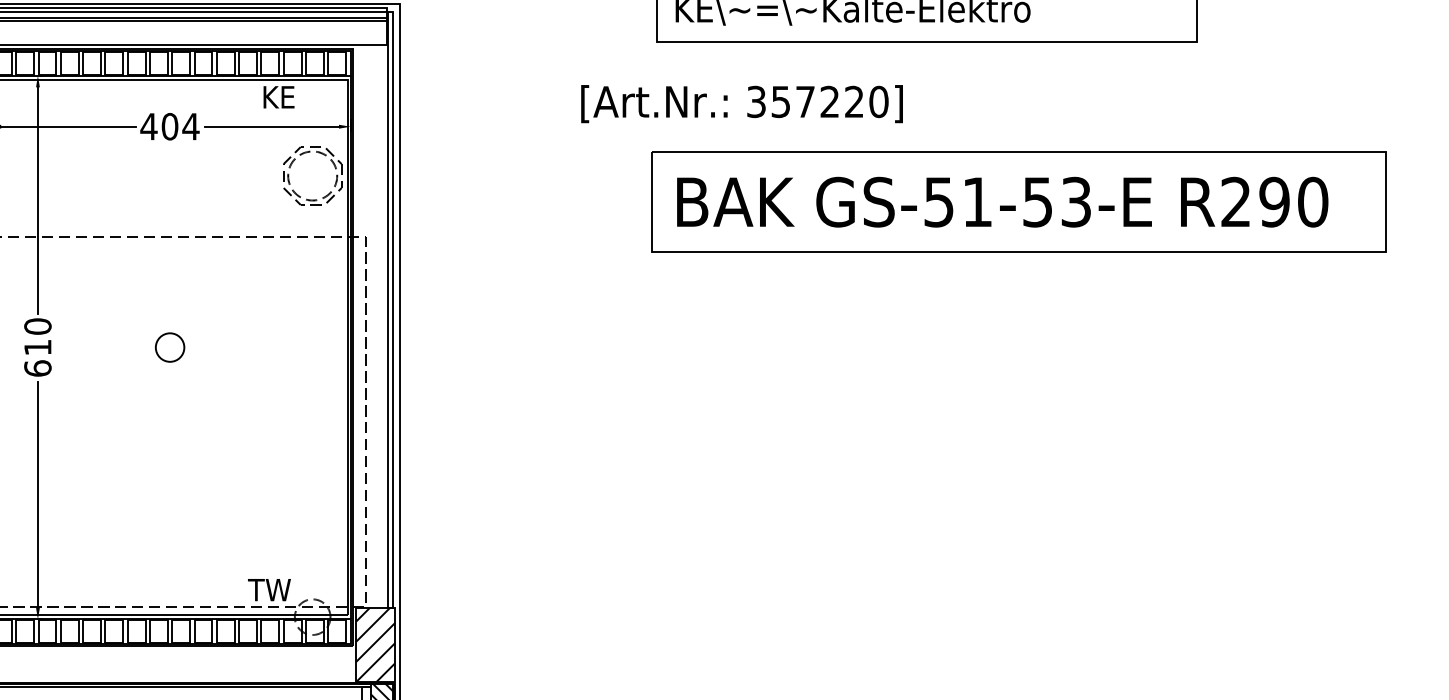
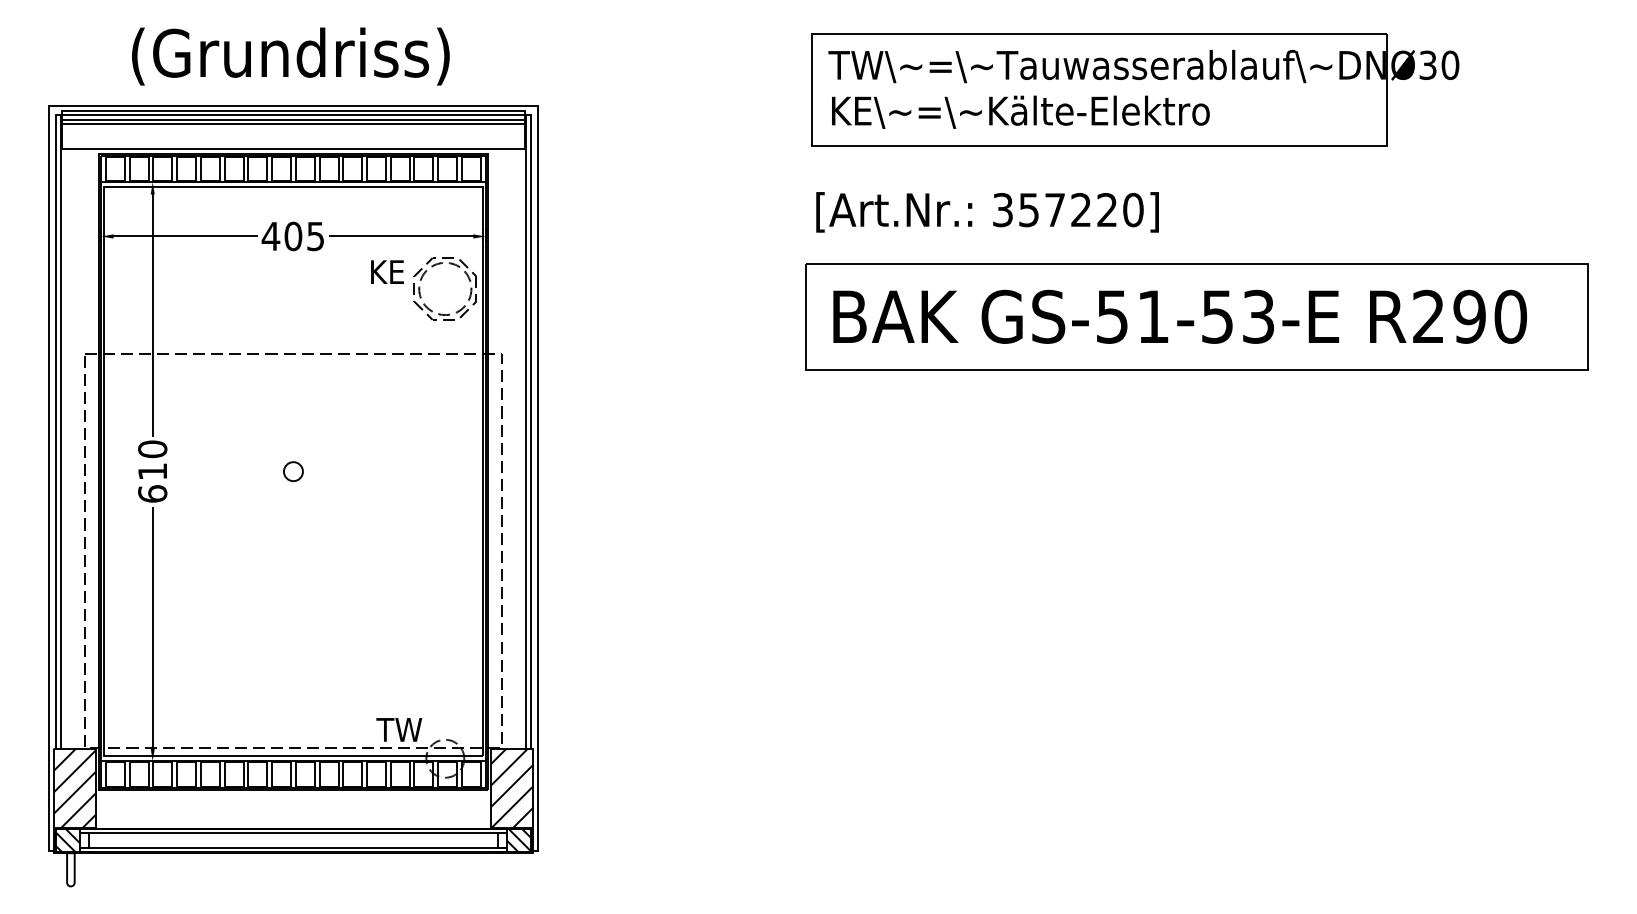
text: (279, 96) -> (387, 271), moved
text: (741, 104) -> (987, 212), moved
text: (190, 126) -> (315, 236), 404 -> 405
circle: (170, 347) -> (293, 471), size x0.62

